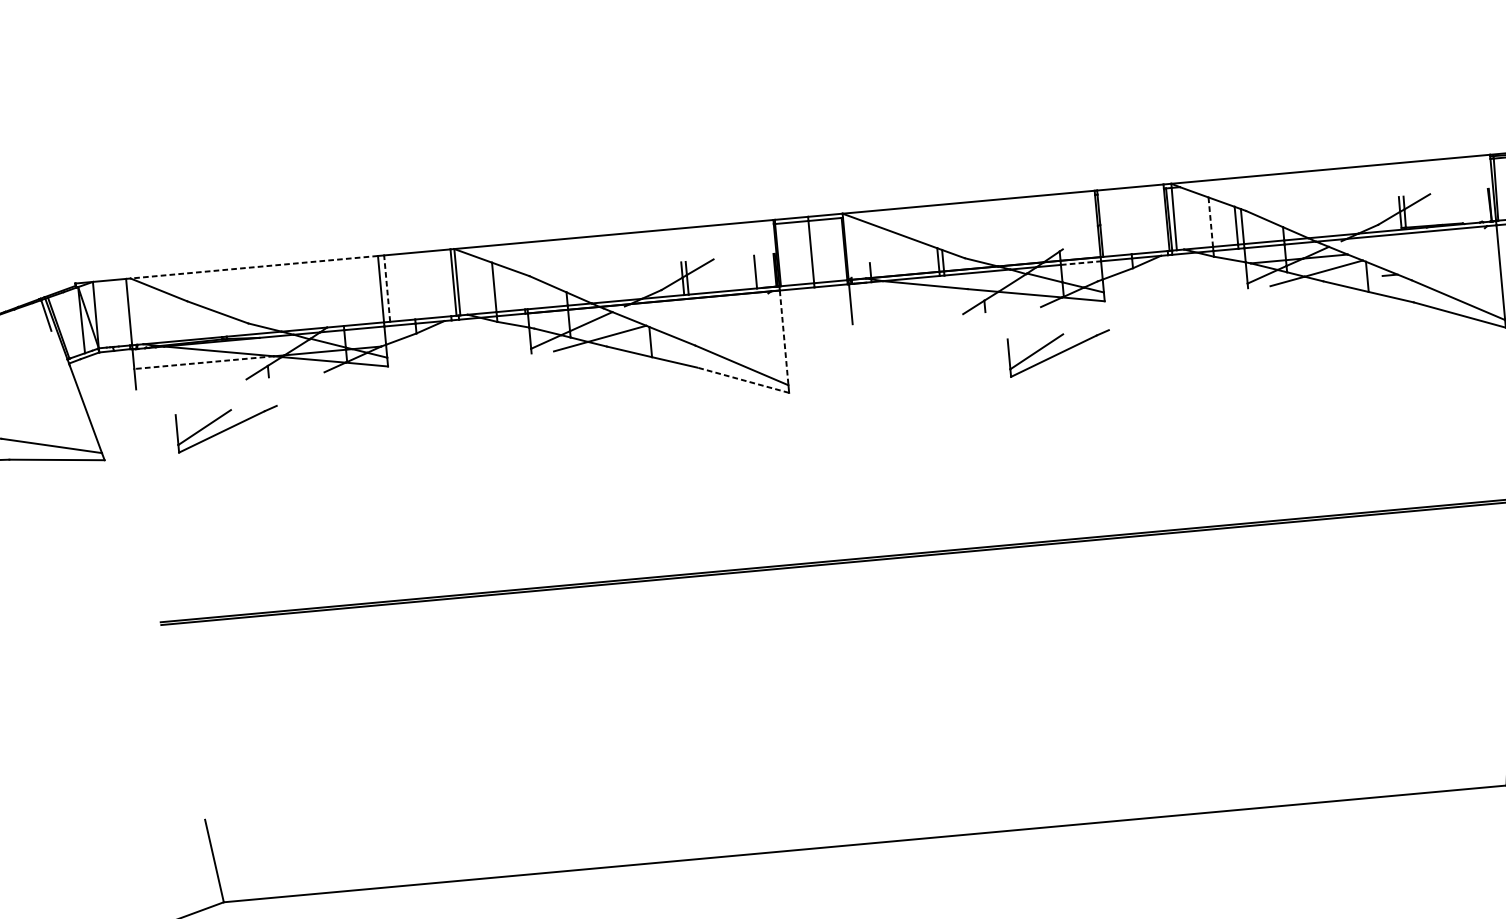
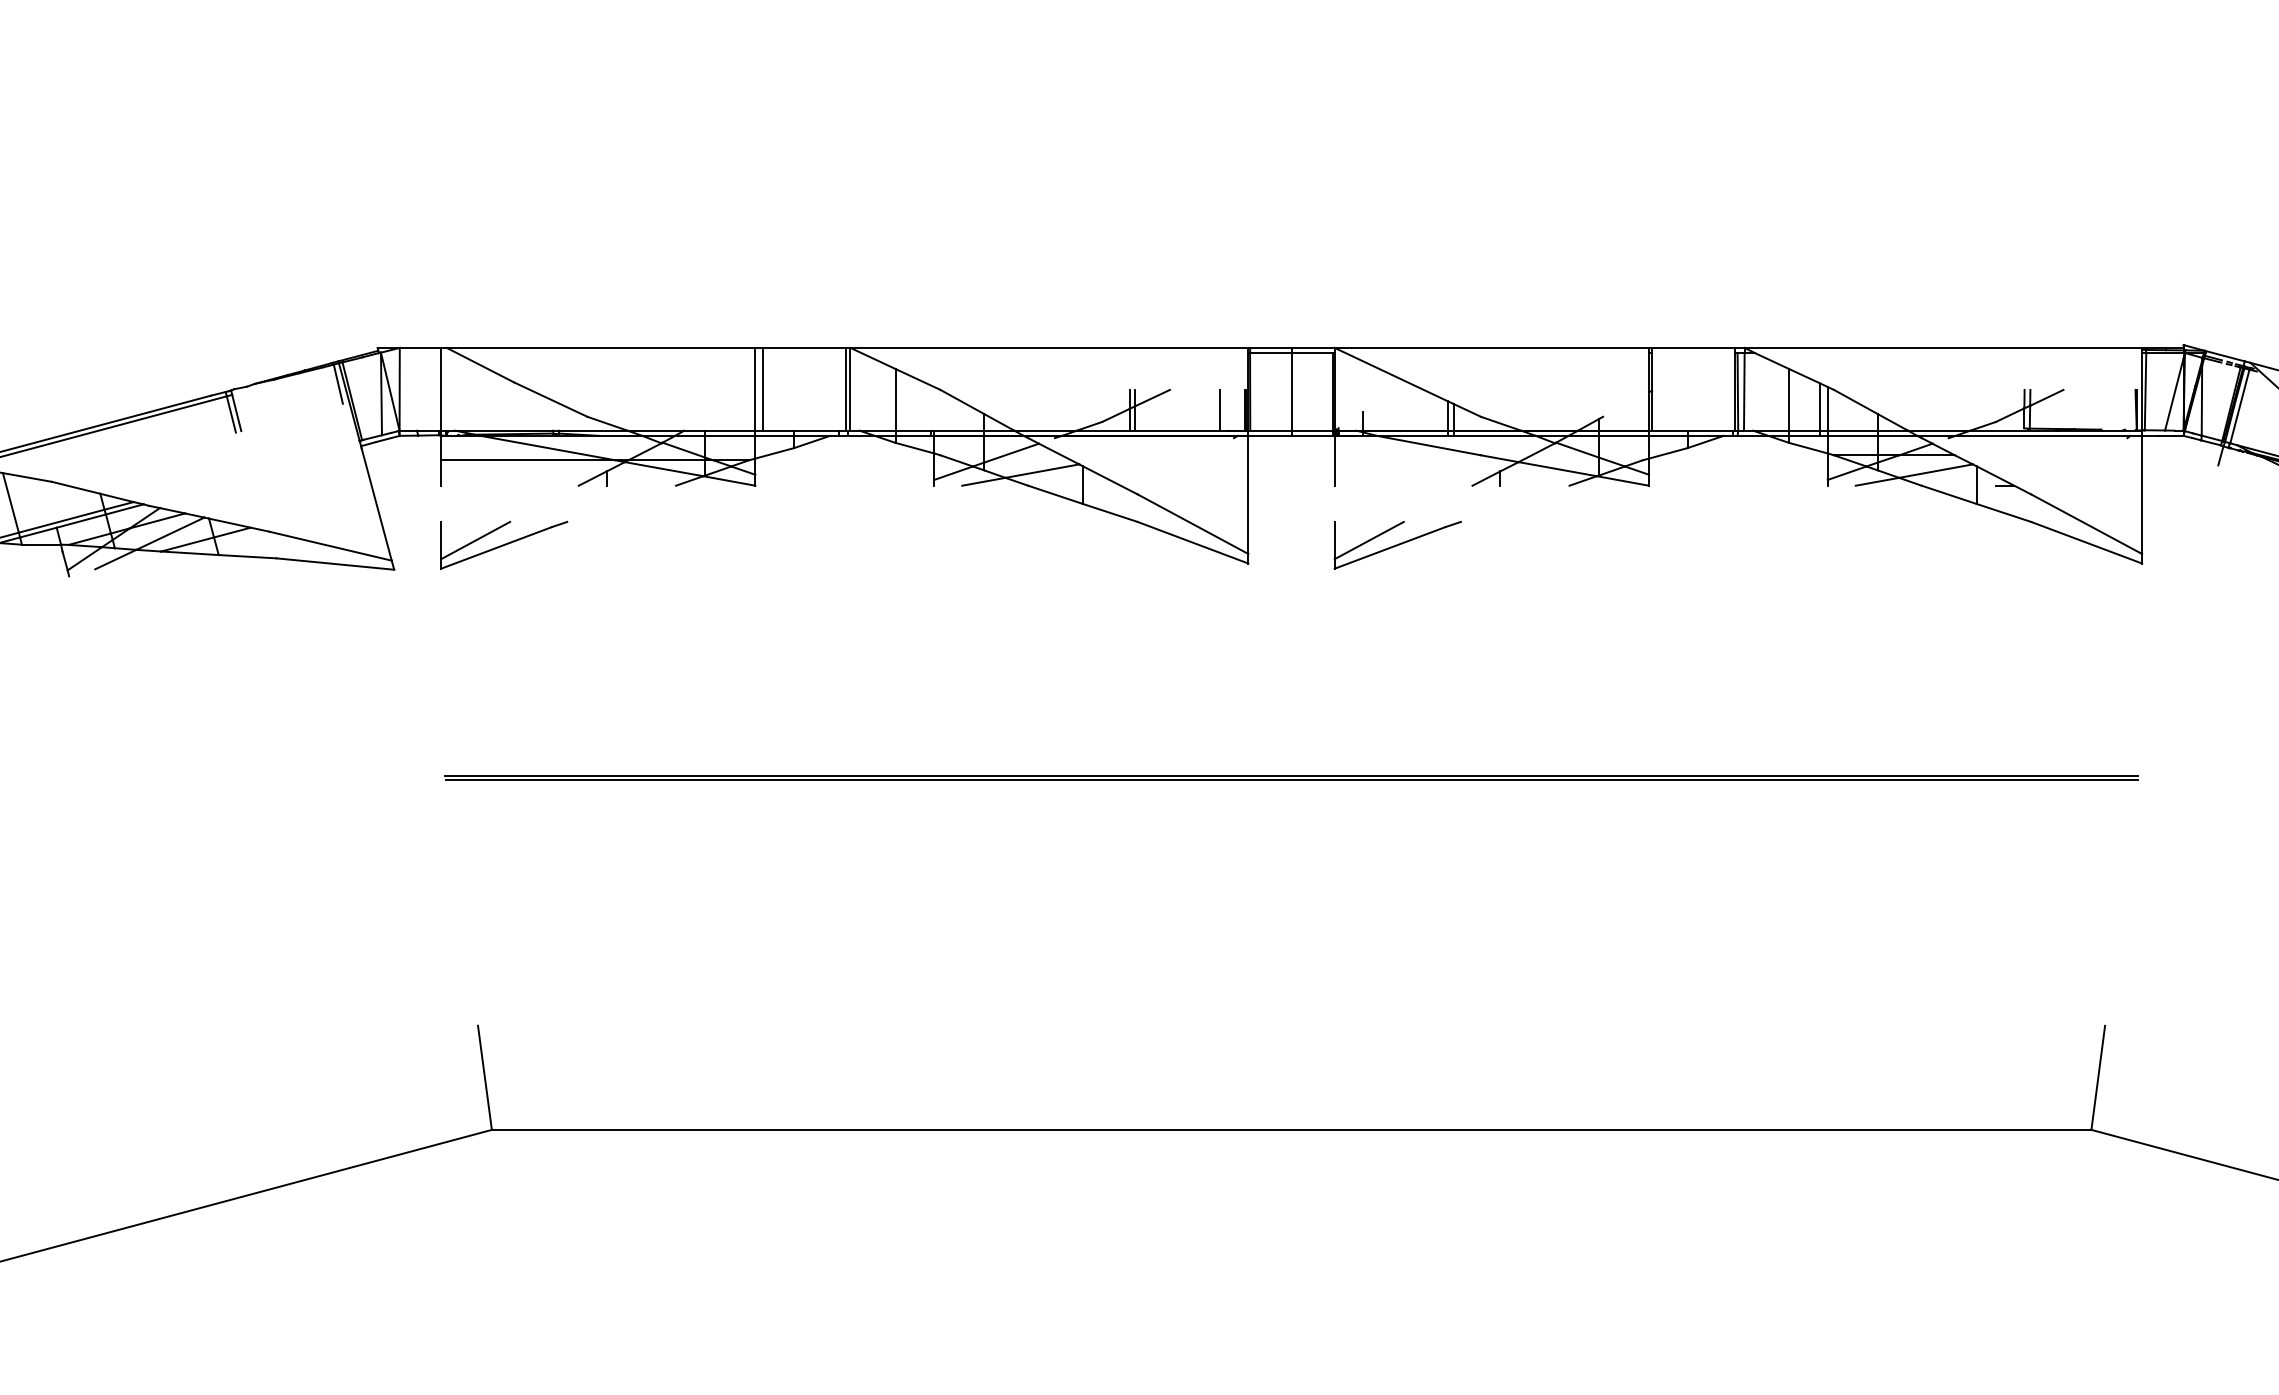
line: (1211, 221) -> (1789, 399), dashed -> solid
line: (1081, 262) -> (1624, 435), dashed -> solid
line: (253, 266) -> (600, 347), dashed -> solid
line: (386, 288) -> (762, 388), dashed -> solid
line: (784, 338) -> (1248, 495), dashed -> solid
part: (1059, 353) -> (1397, 545), moved
line: (203, 362) -> (527, 460), dashed -> solid
line: (742, 380) -> (1192, 542), dashed -> solid
part: (228, 428) -> (504, 544), moved

